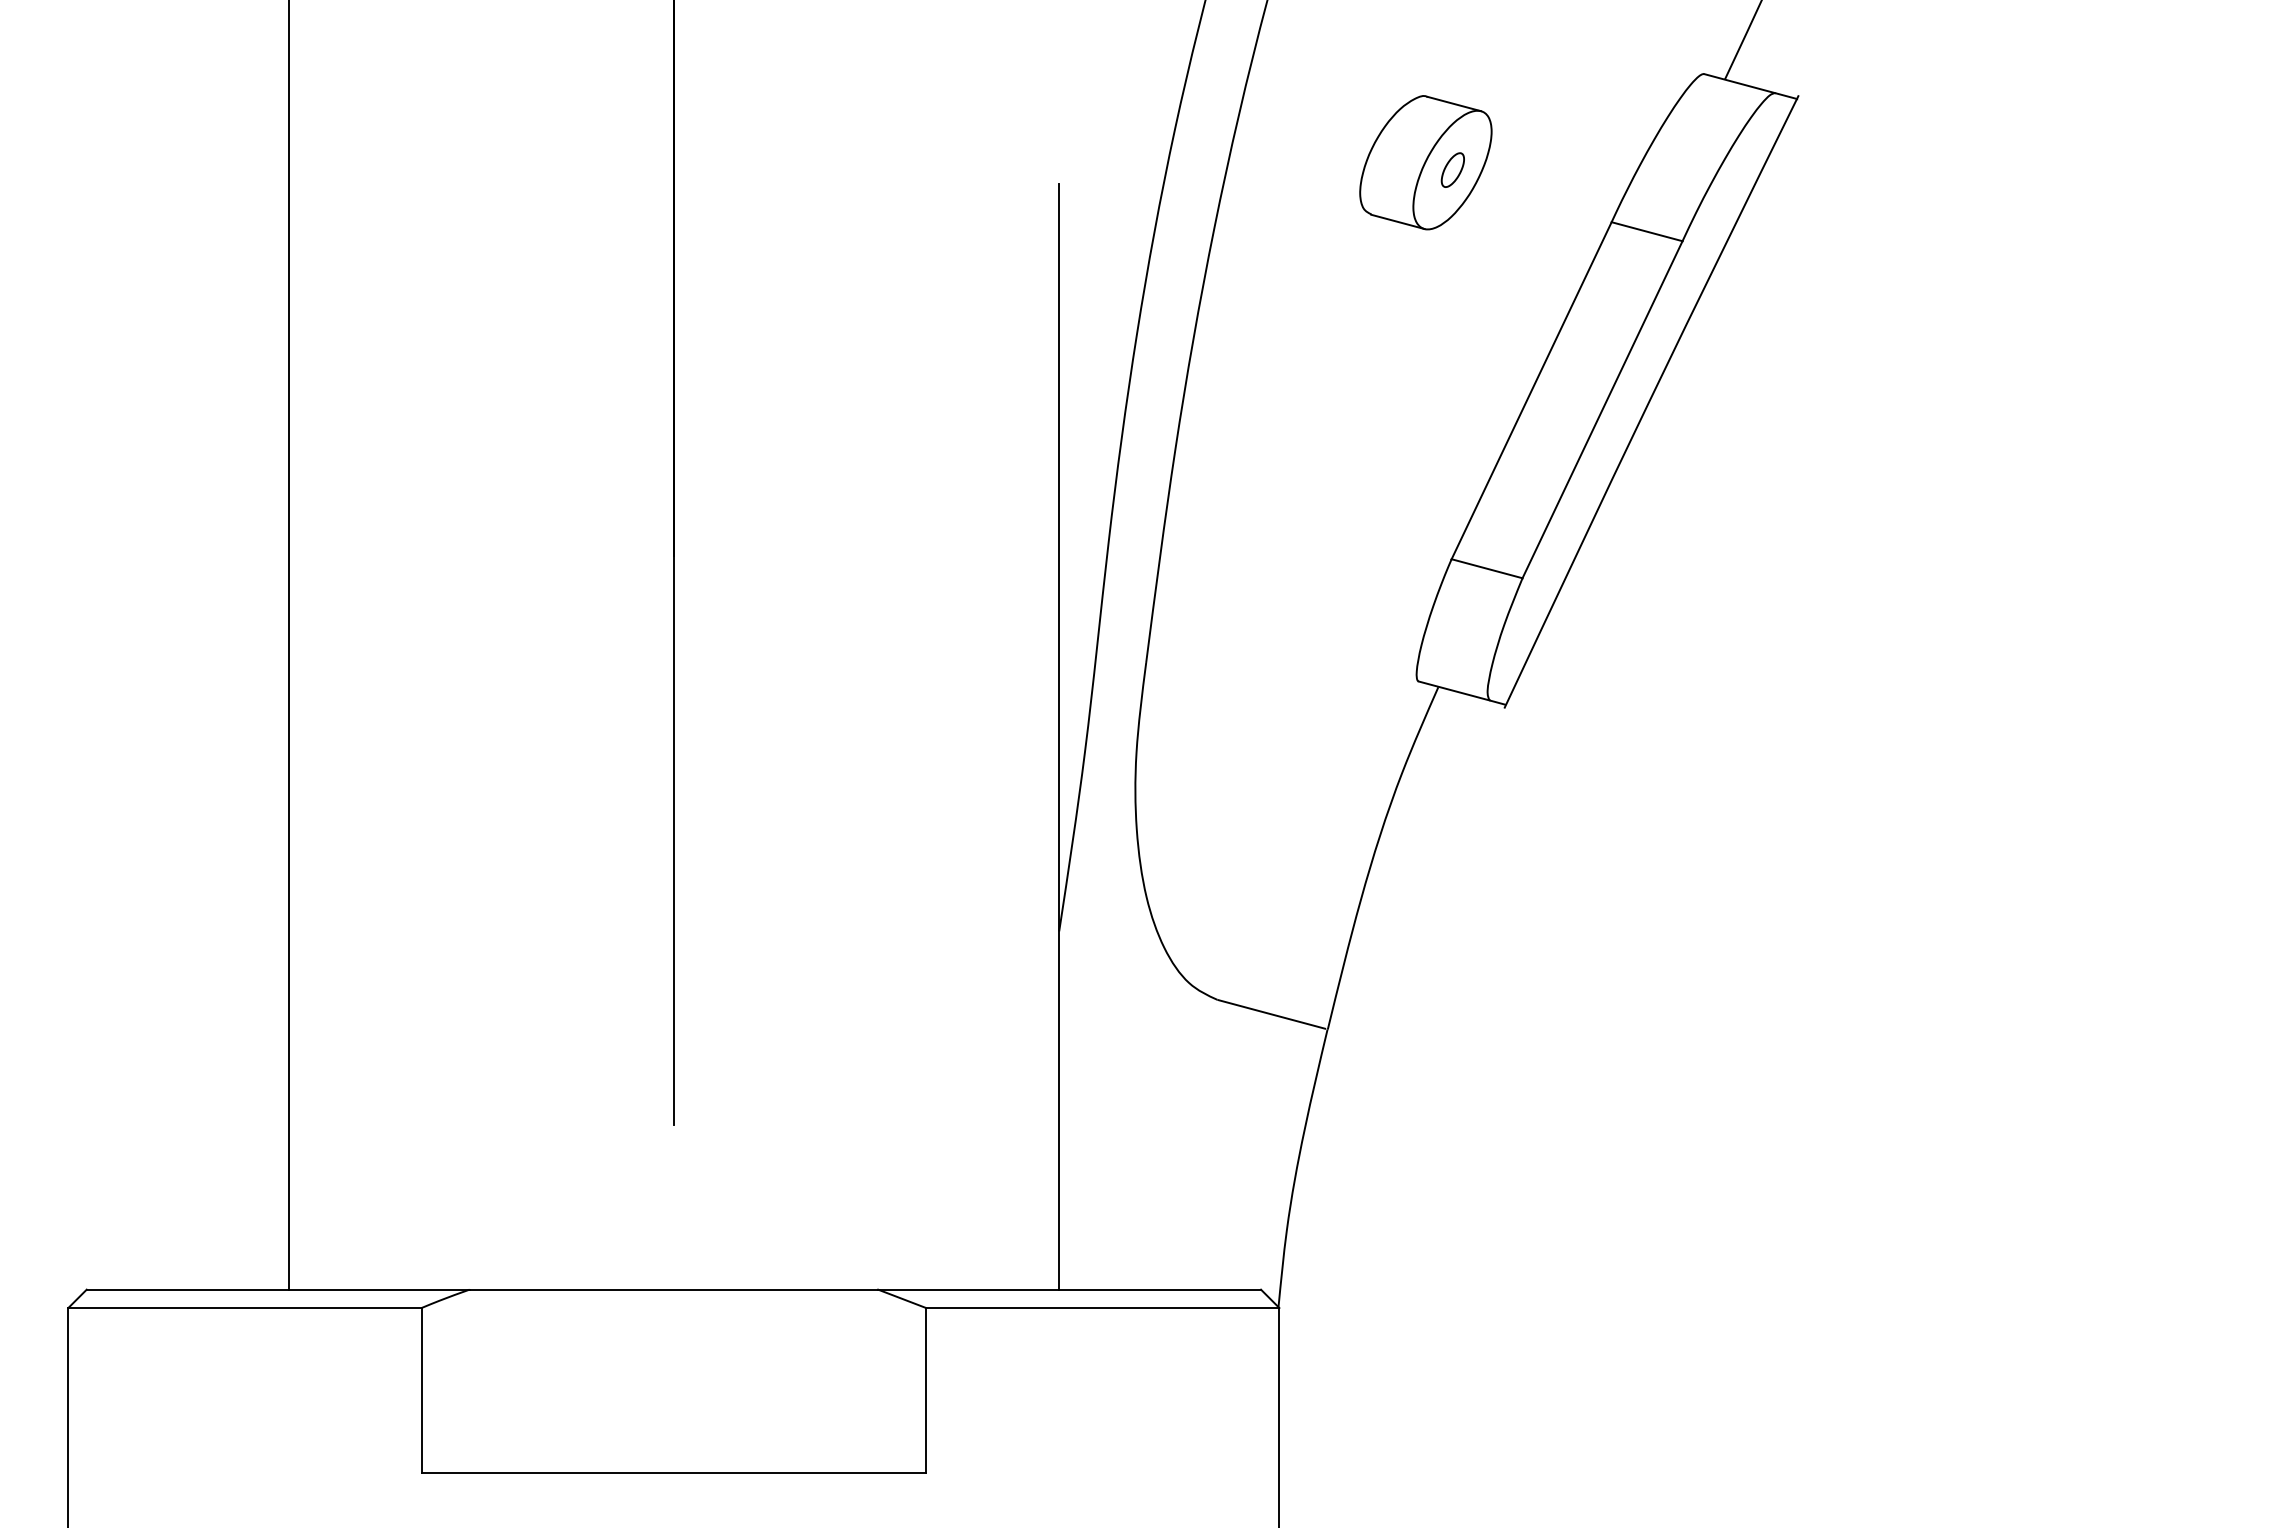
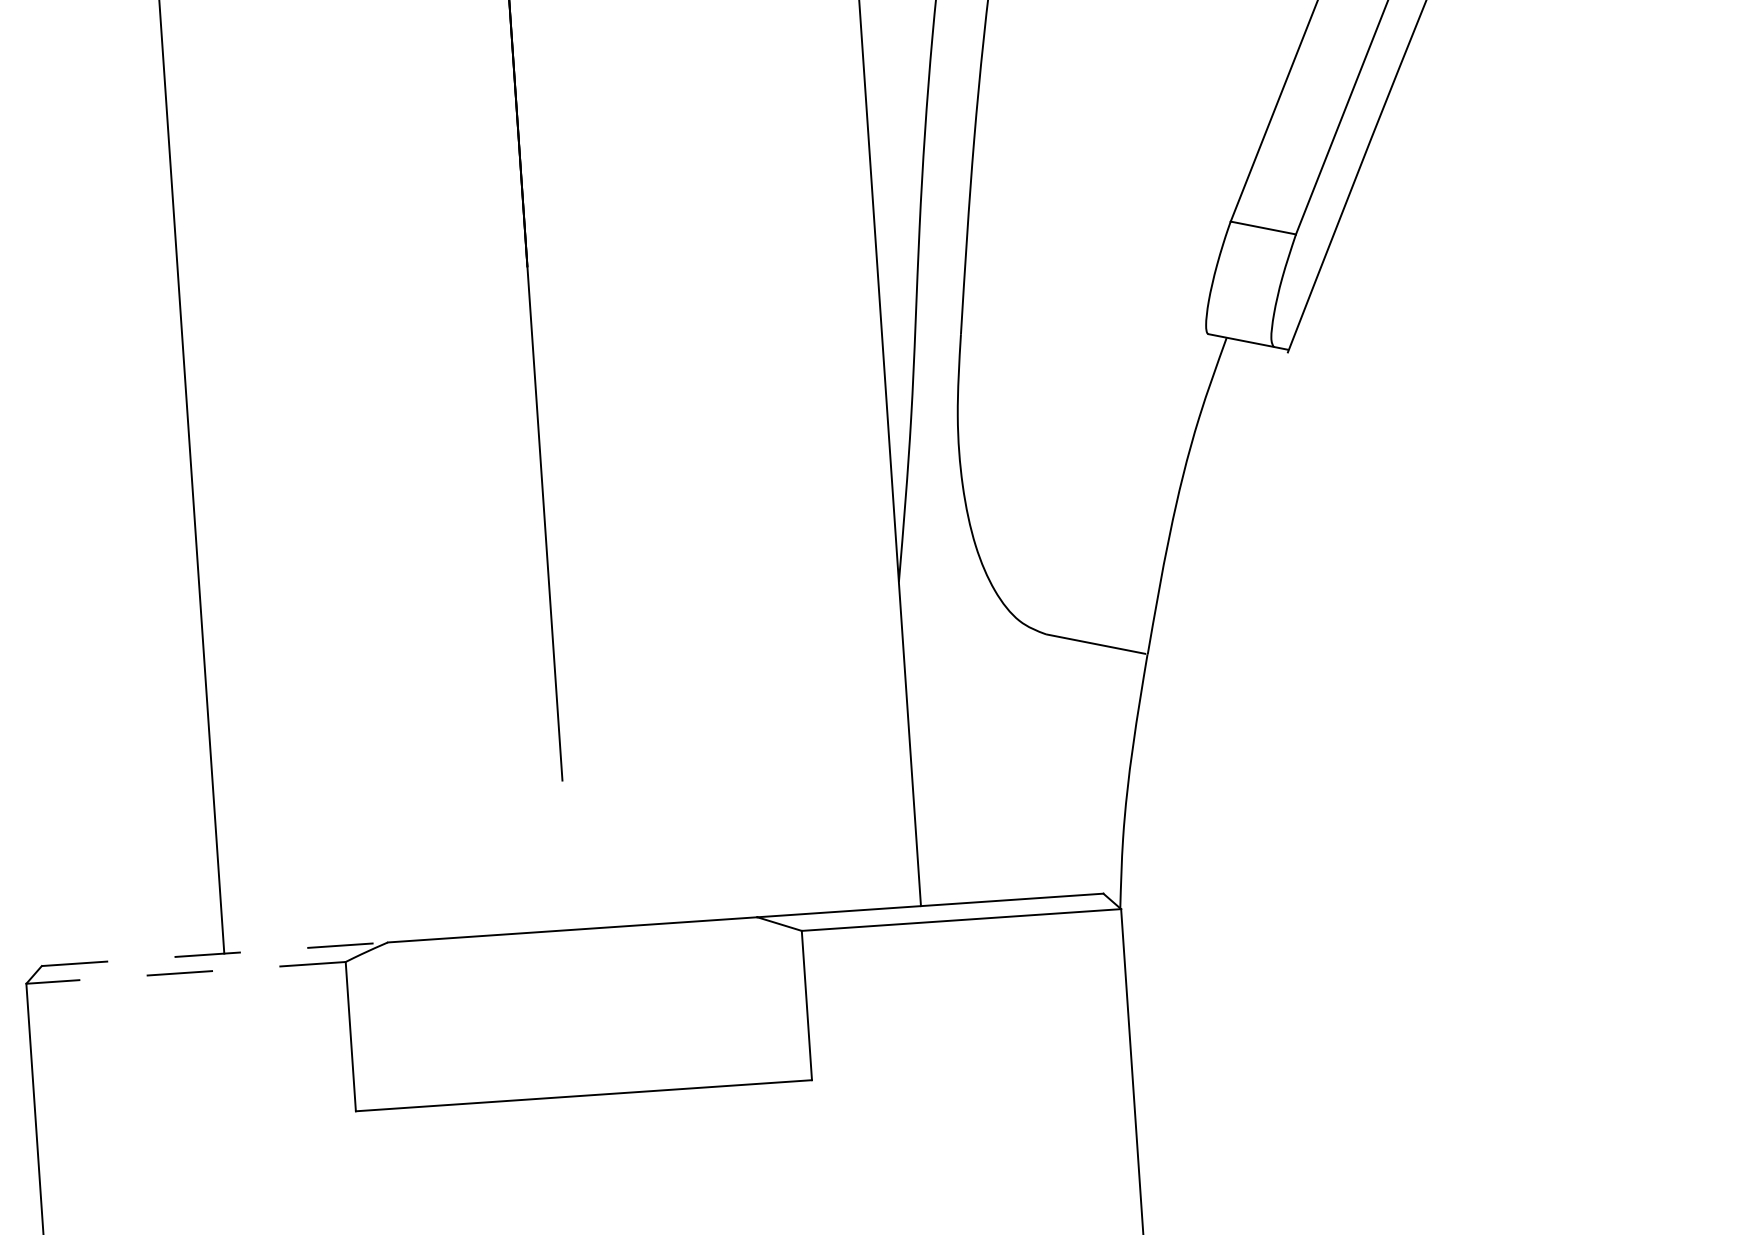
line: (278, 1289) -> (215, 954), solid -> dashed
line: (244, 1308) -> (185, 973), solid -> dashed

